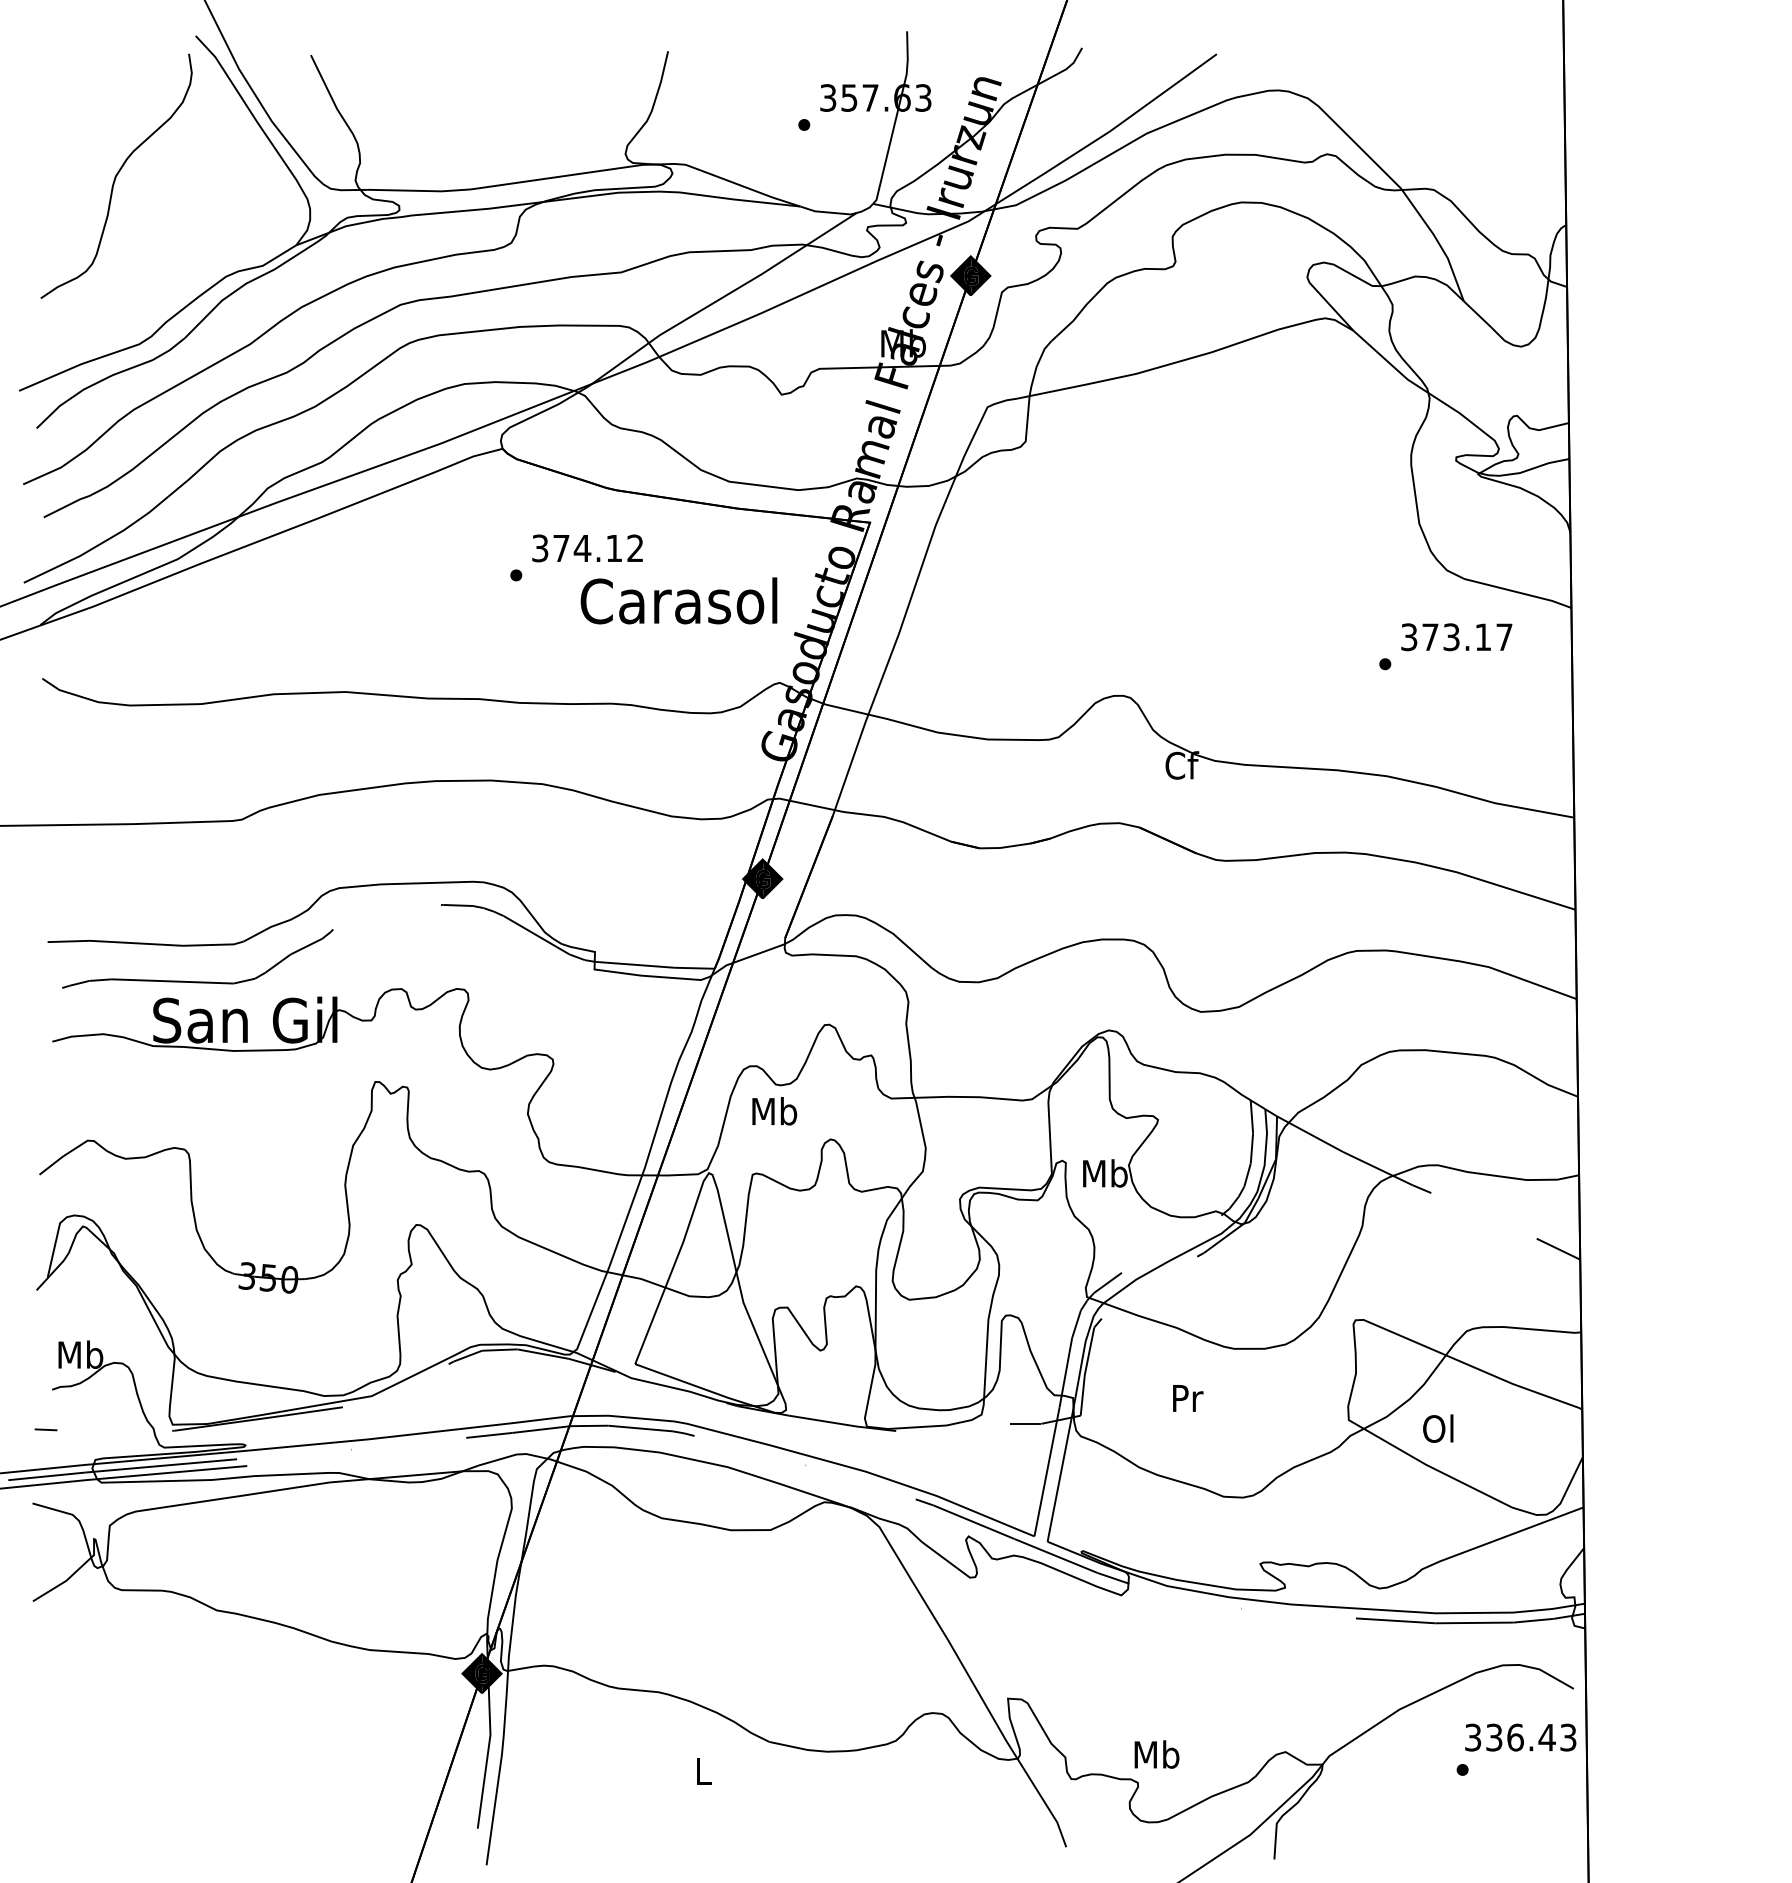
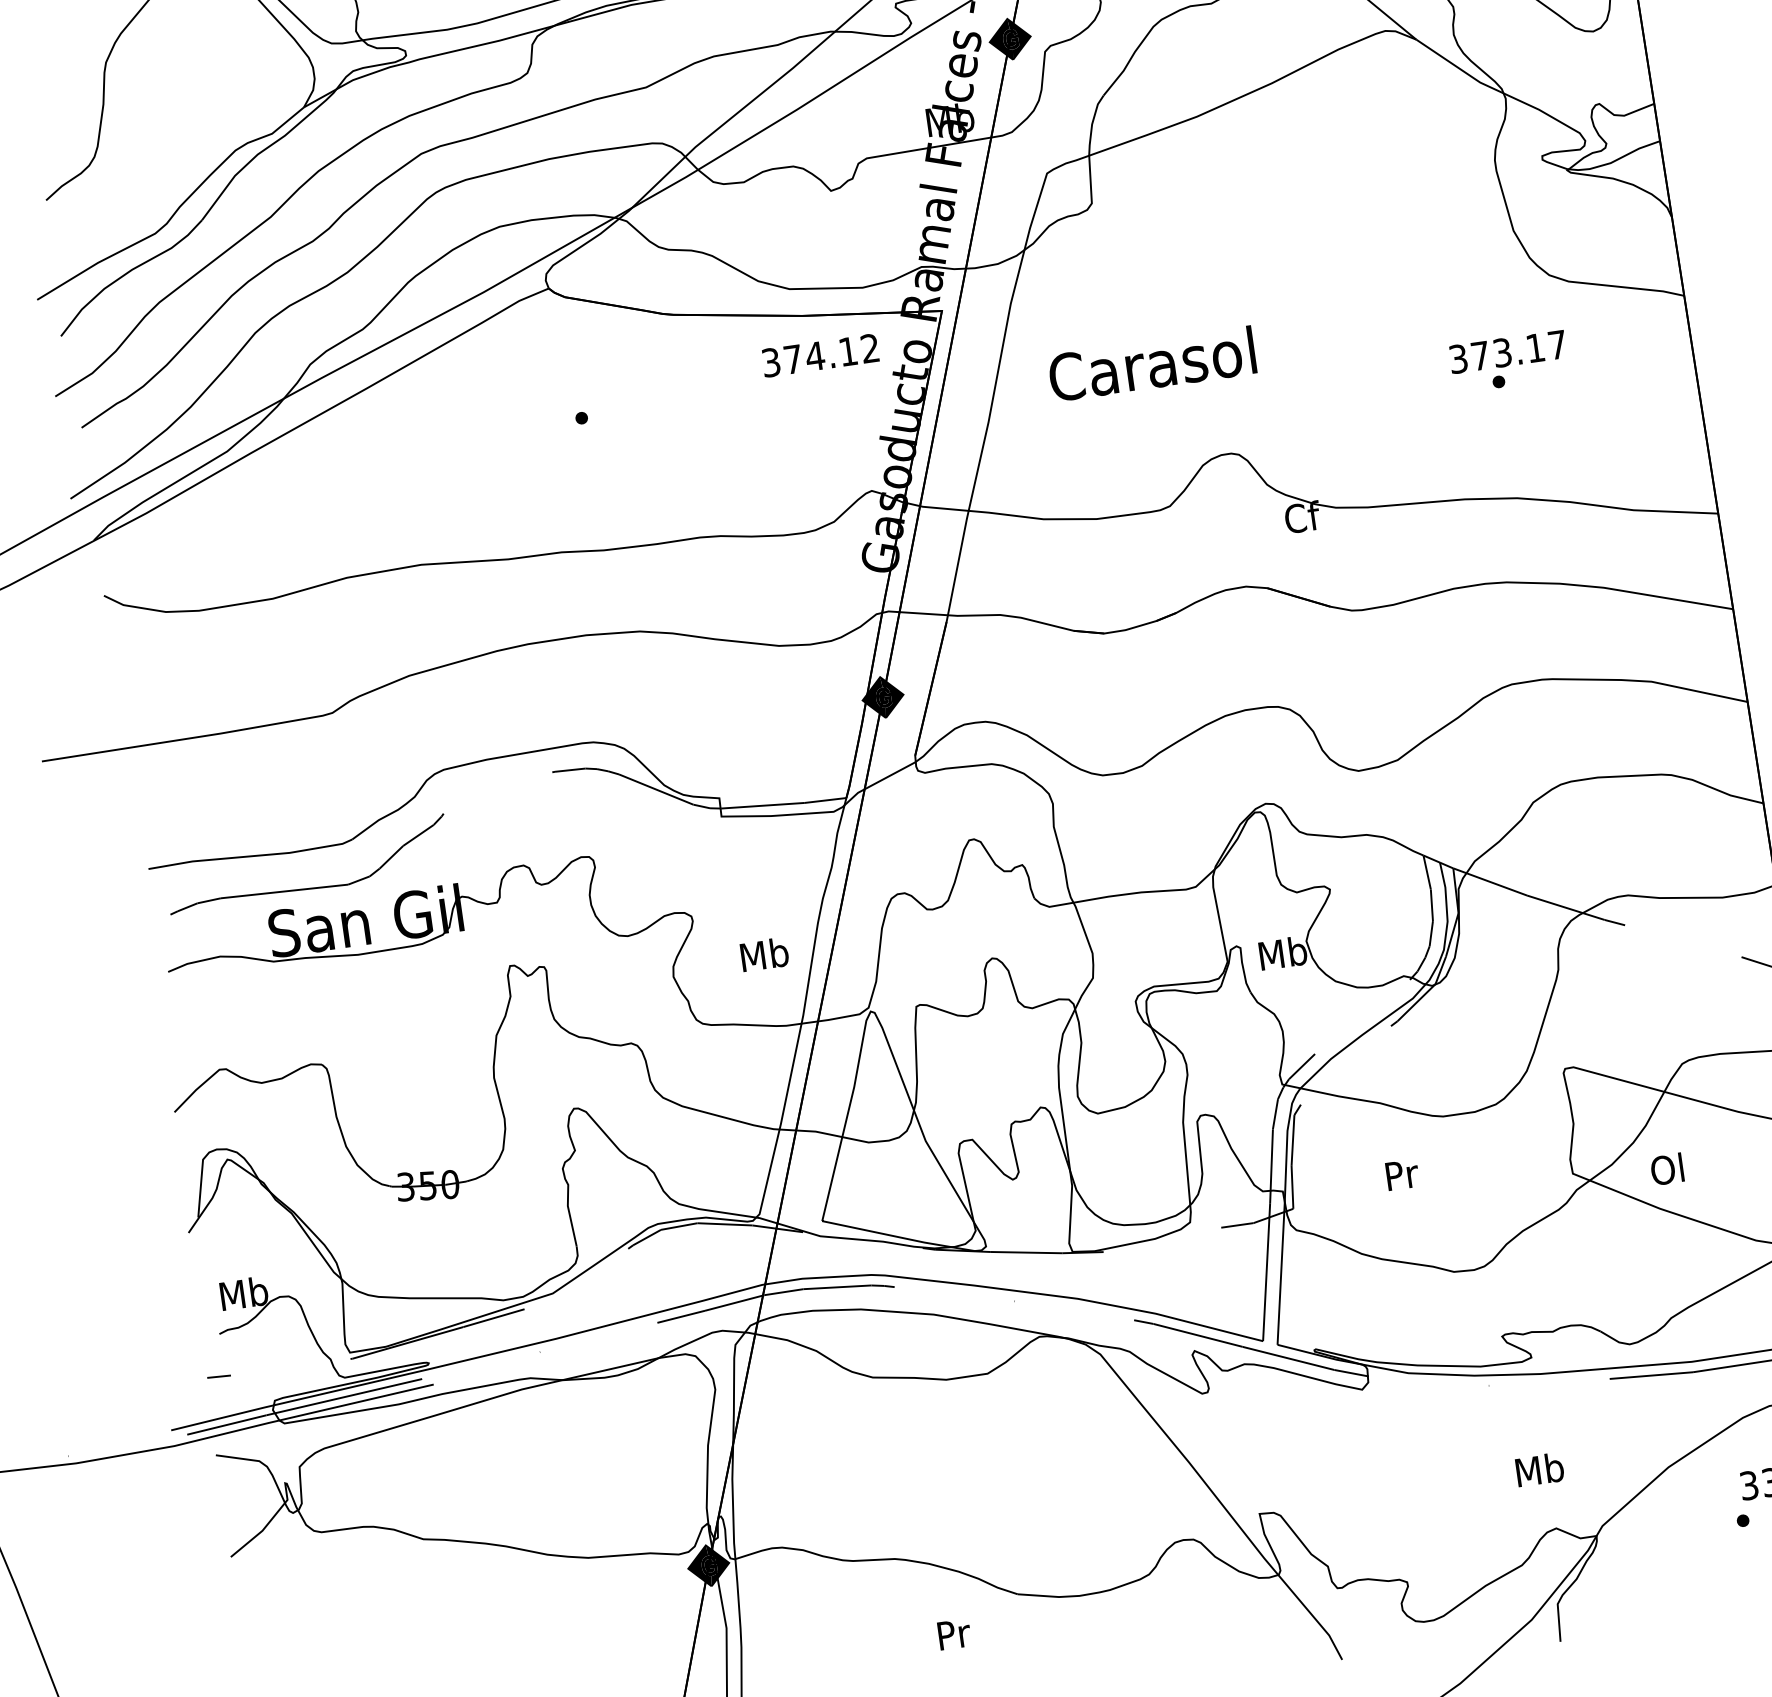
text: (587, 548) -> (820, 355), moved
text: (678, 600) -> (1151, 363), moved
text: (1456, 637) -> (1507, 352), moved
text: (774, 1111) -> (764, 954), moved
text: (1156, 1754) -> (1539, 1469), moved
text: (704, 1770) -> (954, 1633), L -> Pr

